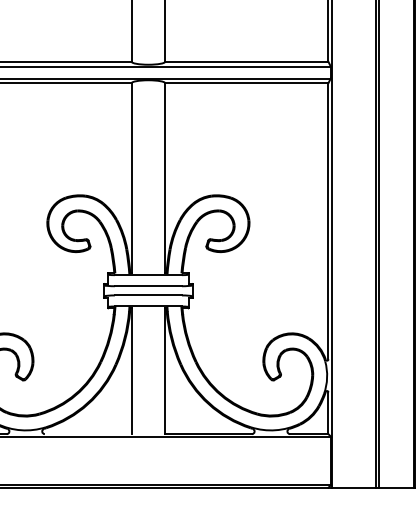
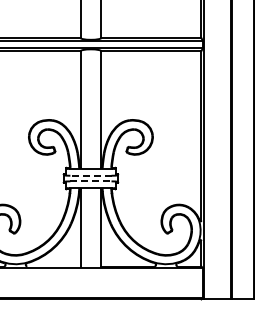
line: (147, 285) -> (90, 175), solid -> dashed
line: (147, 295) -> (90, 181), solid -> dashed

